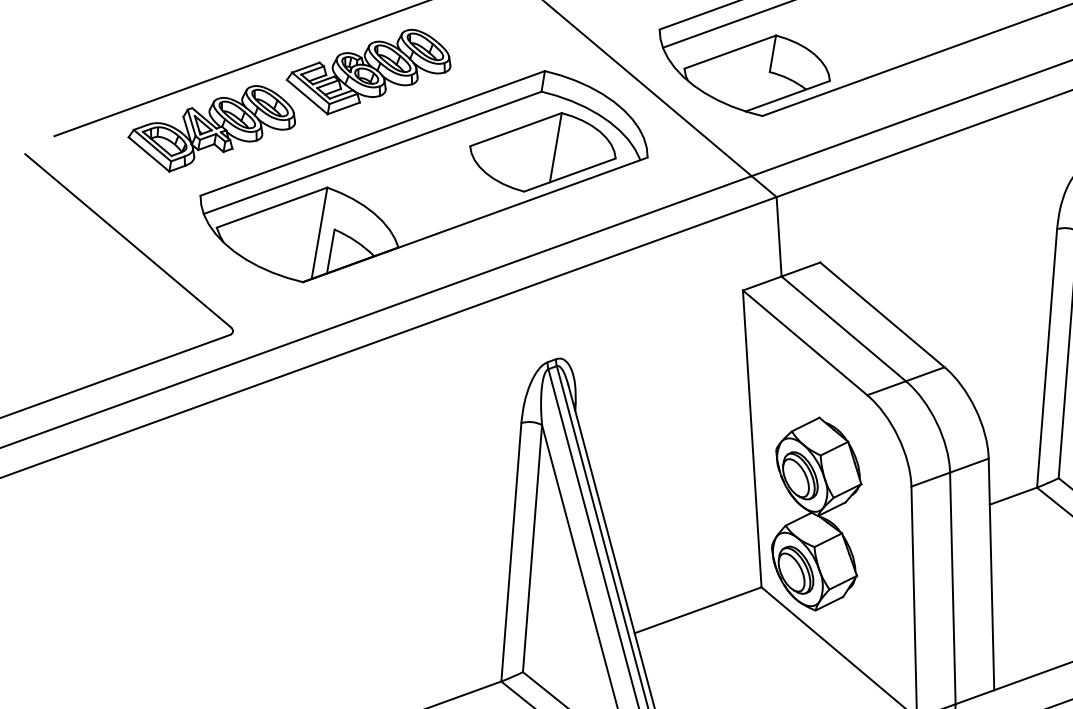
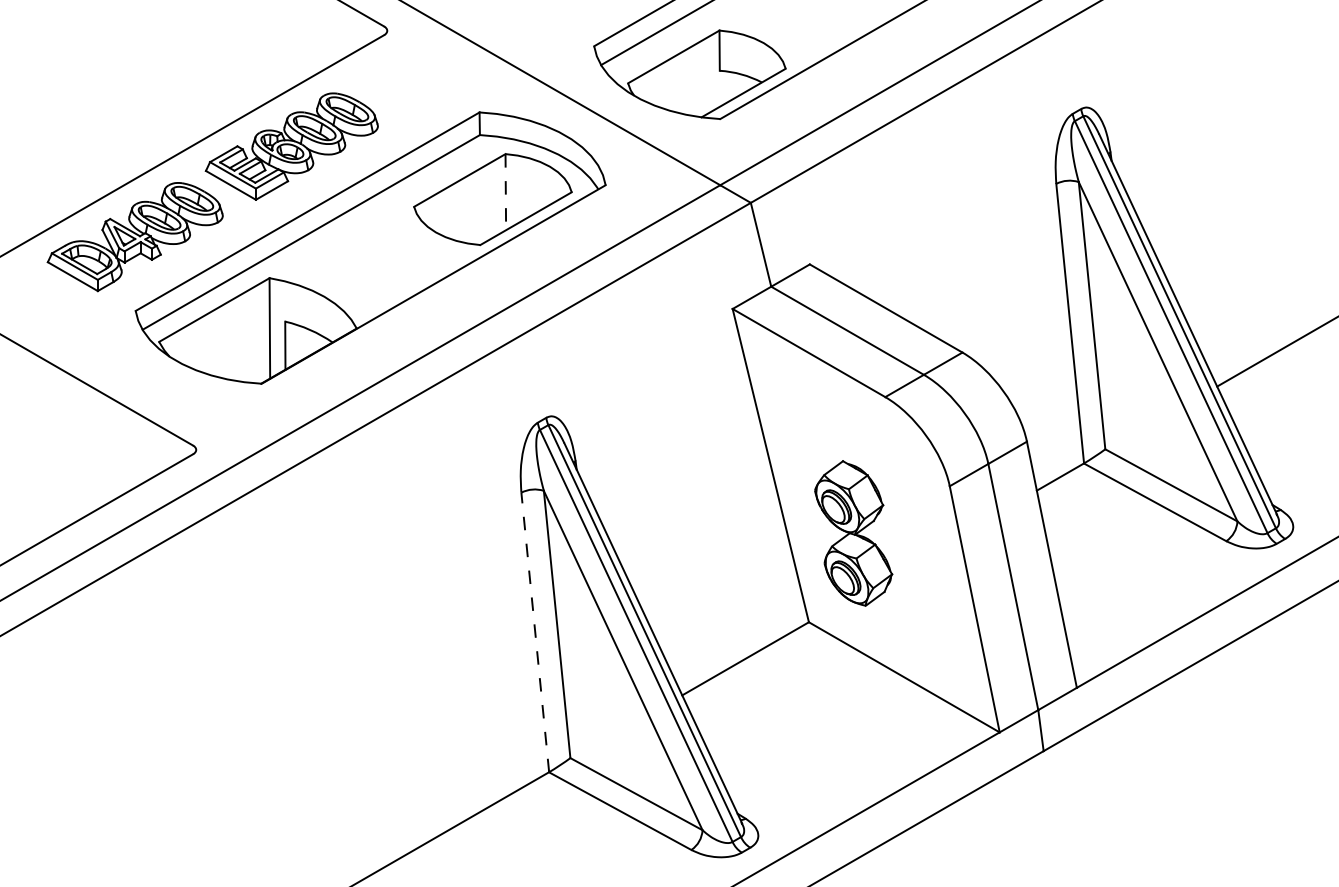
line: (555, 147) -> (505, 192), solid -> dashed
part: (816, 513) -> (853, 533), size x0.7
line: (511, 551) -> (535, 631), solid -> dashed

